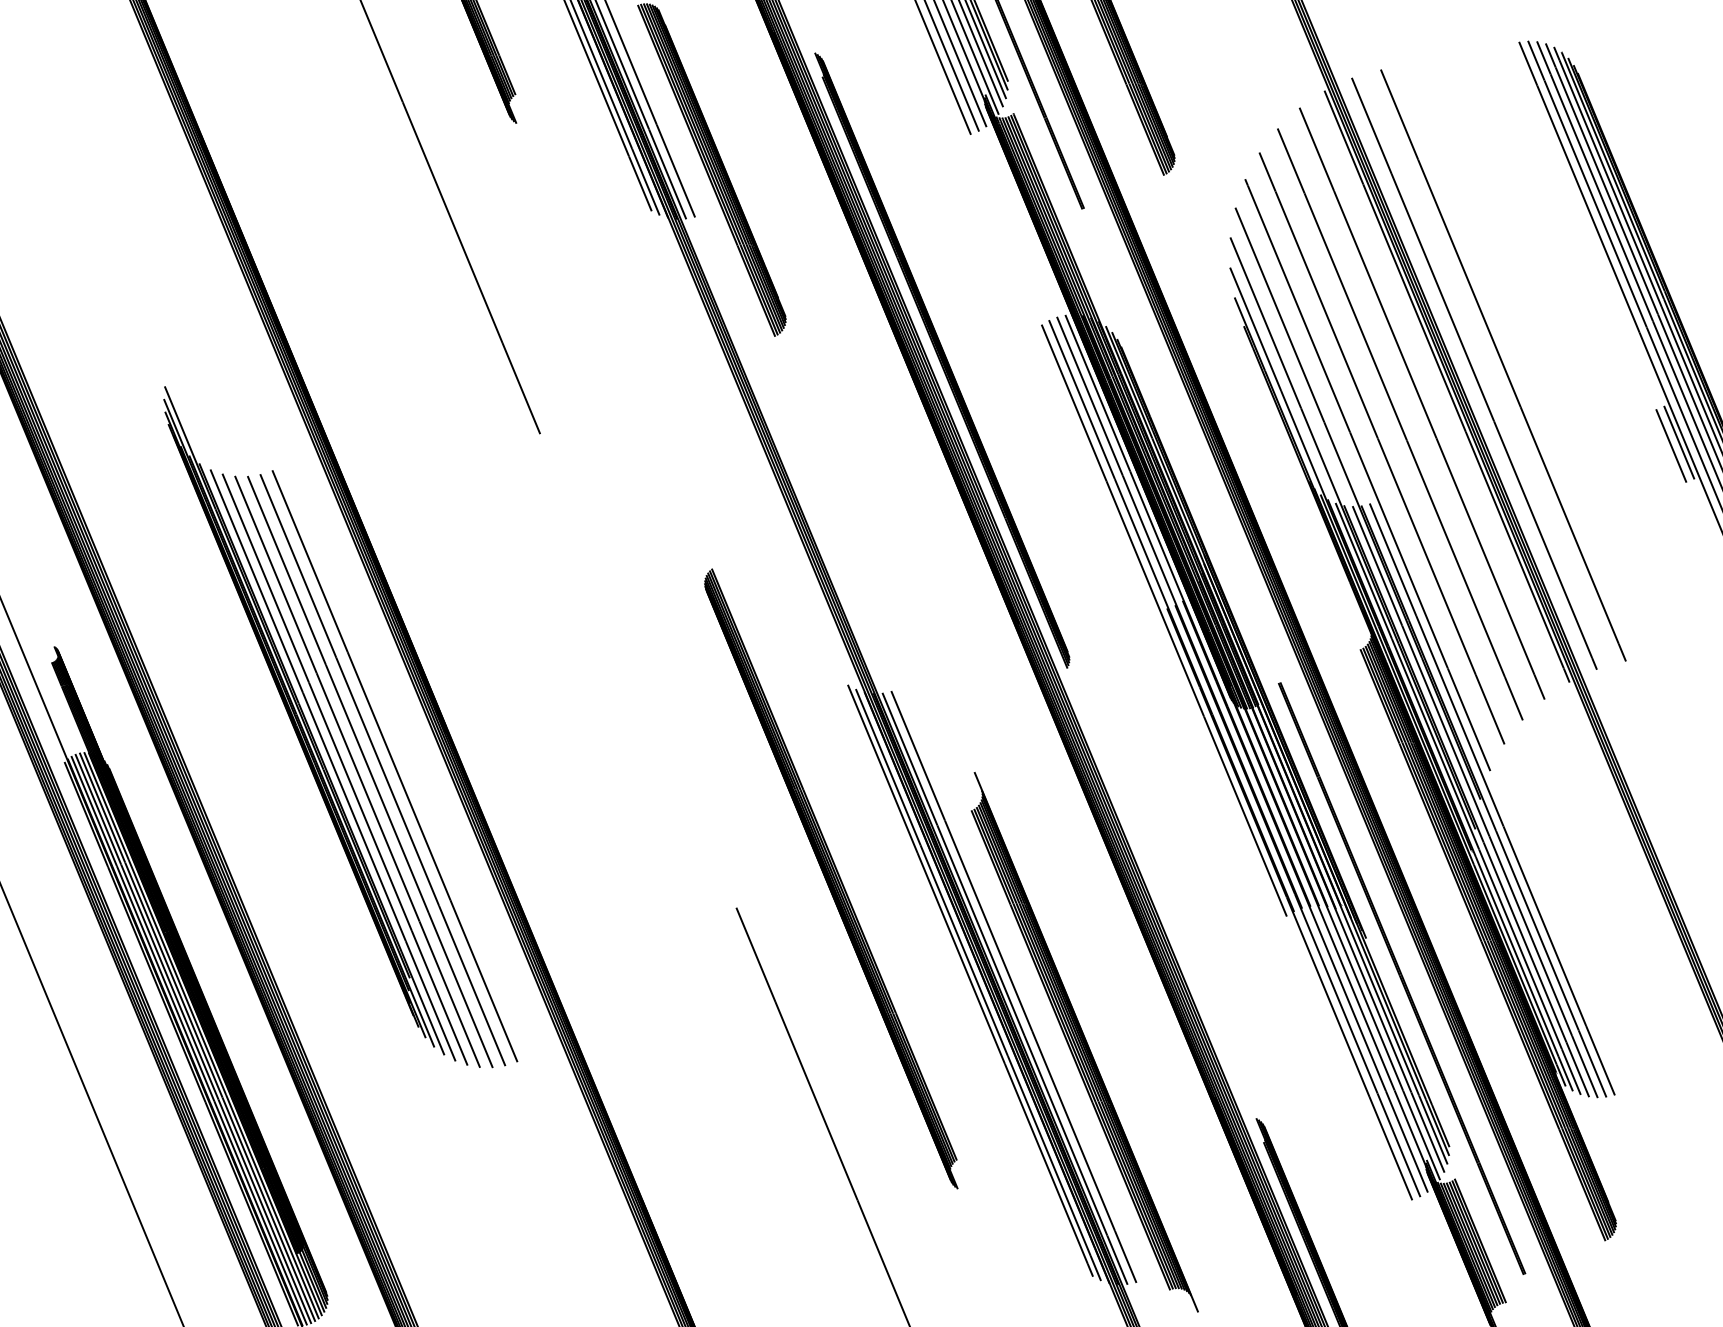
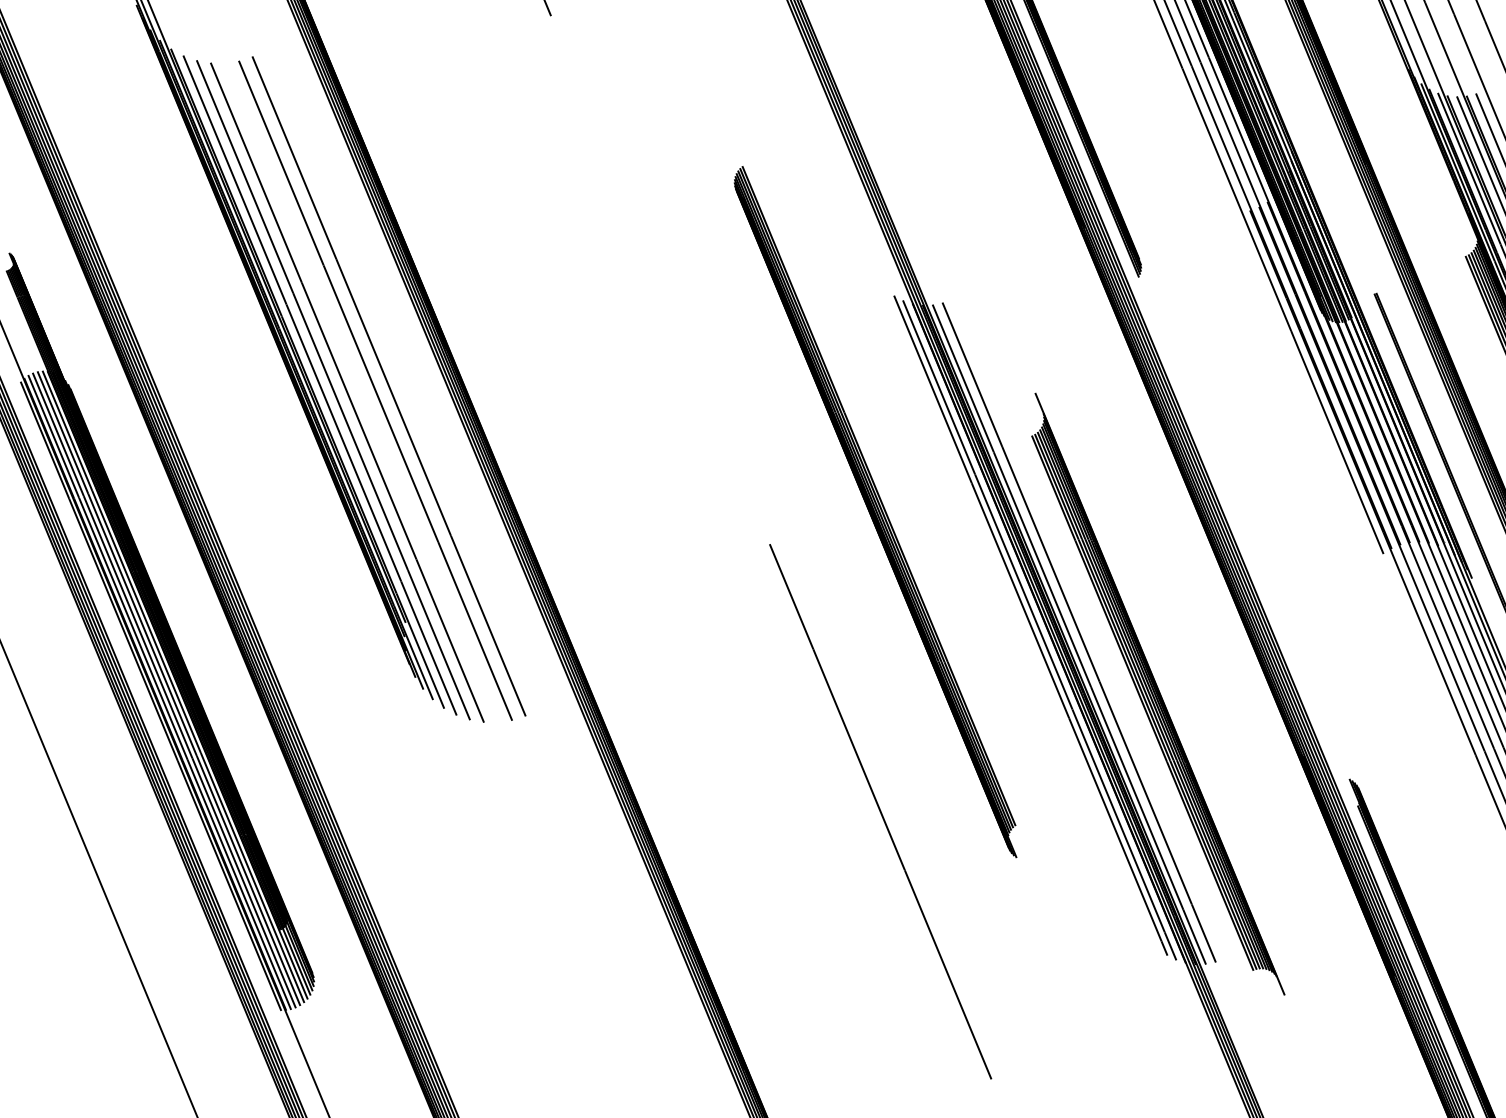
line: (370, 771) -> (361, 392), removed

